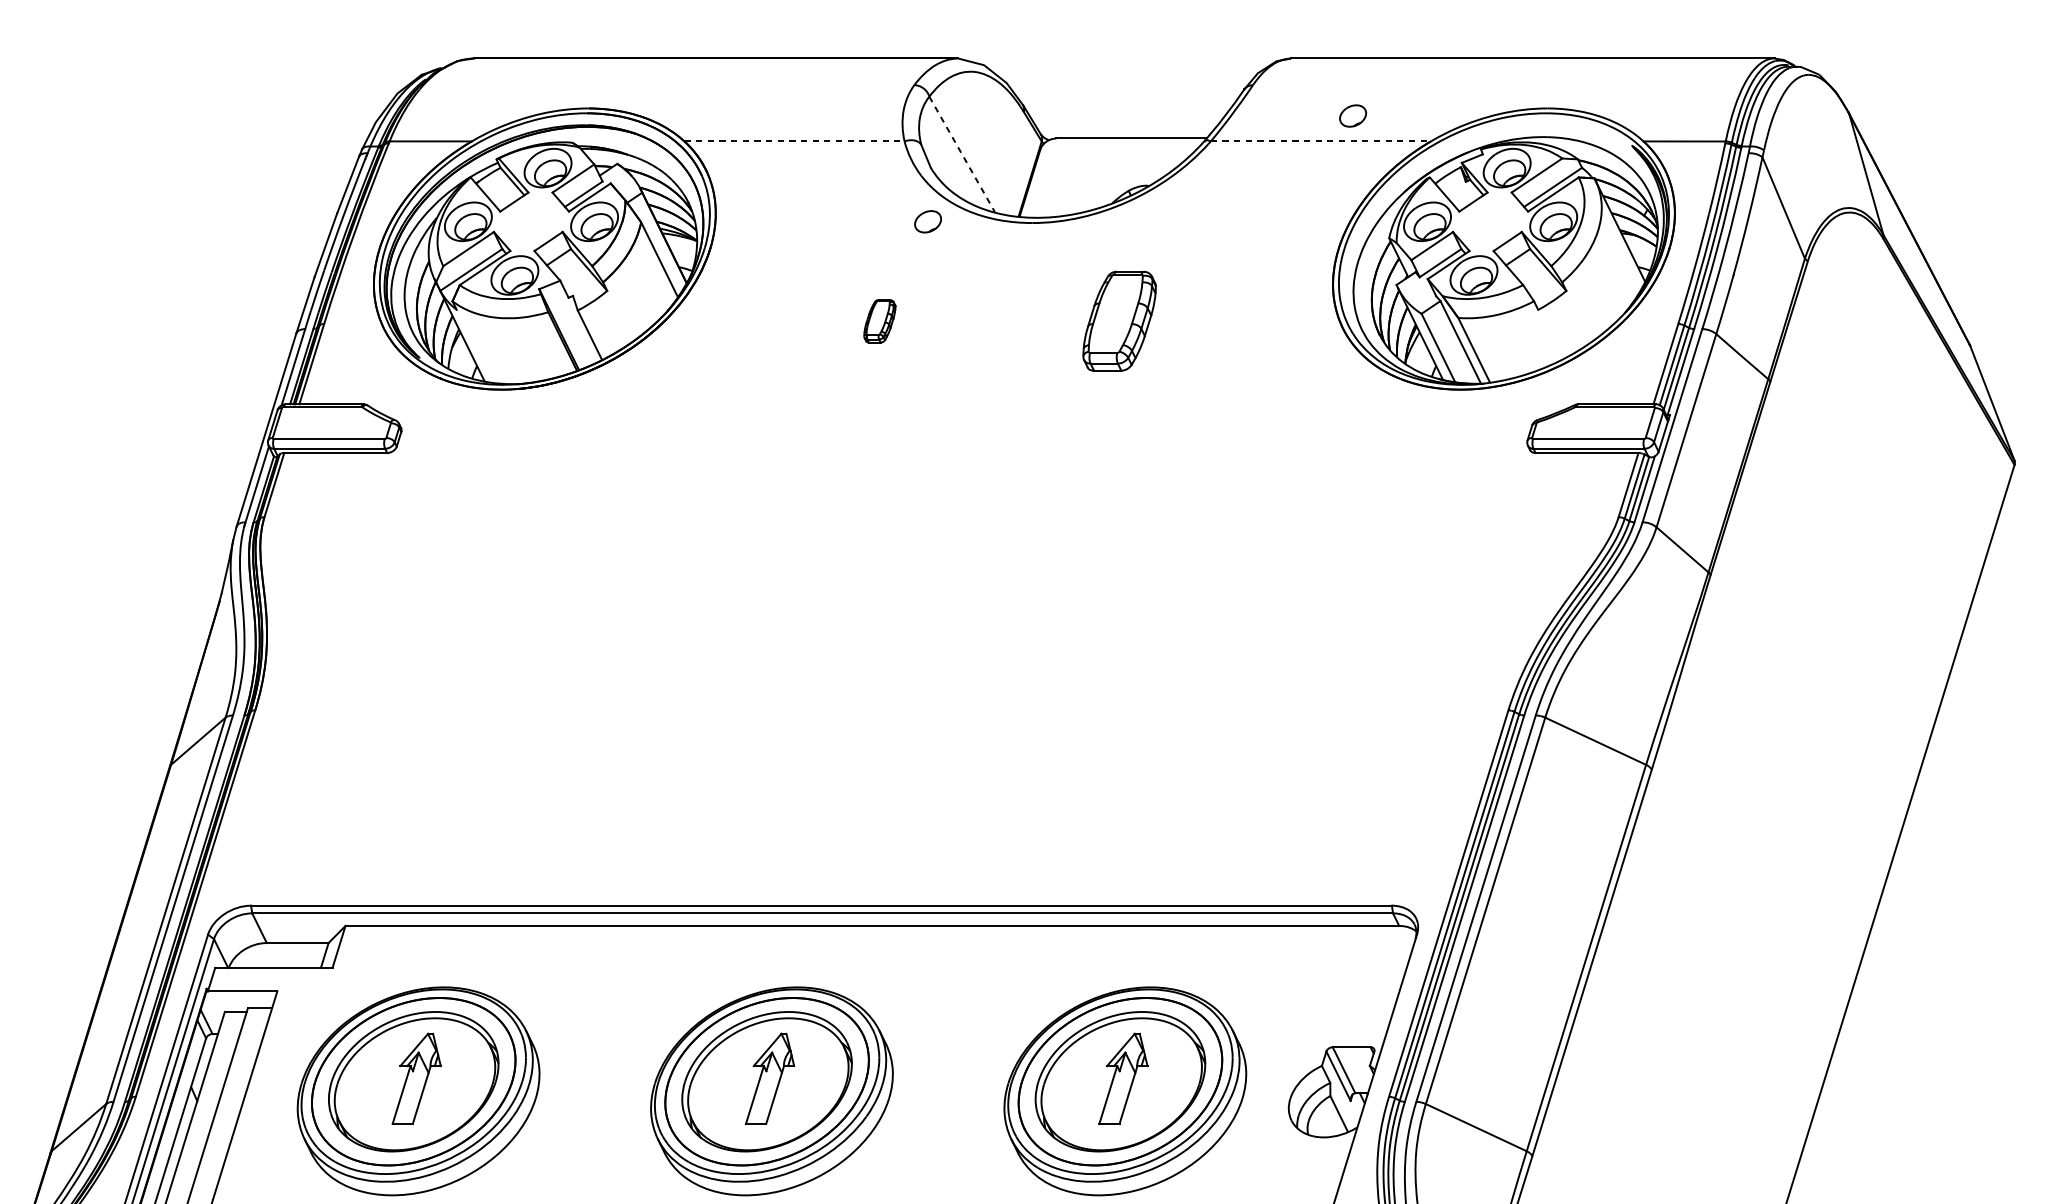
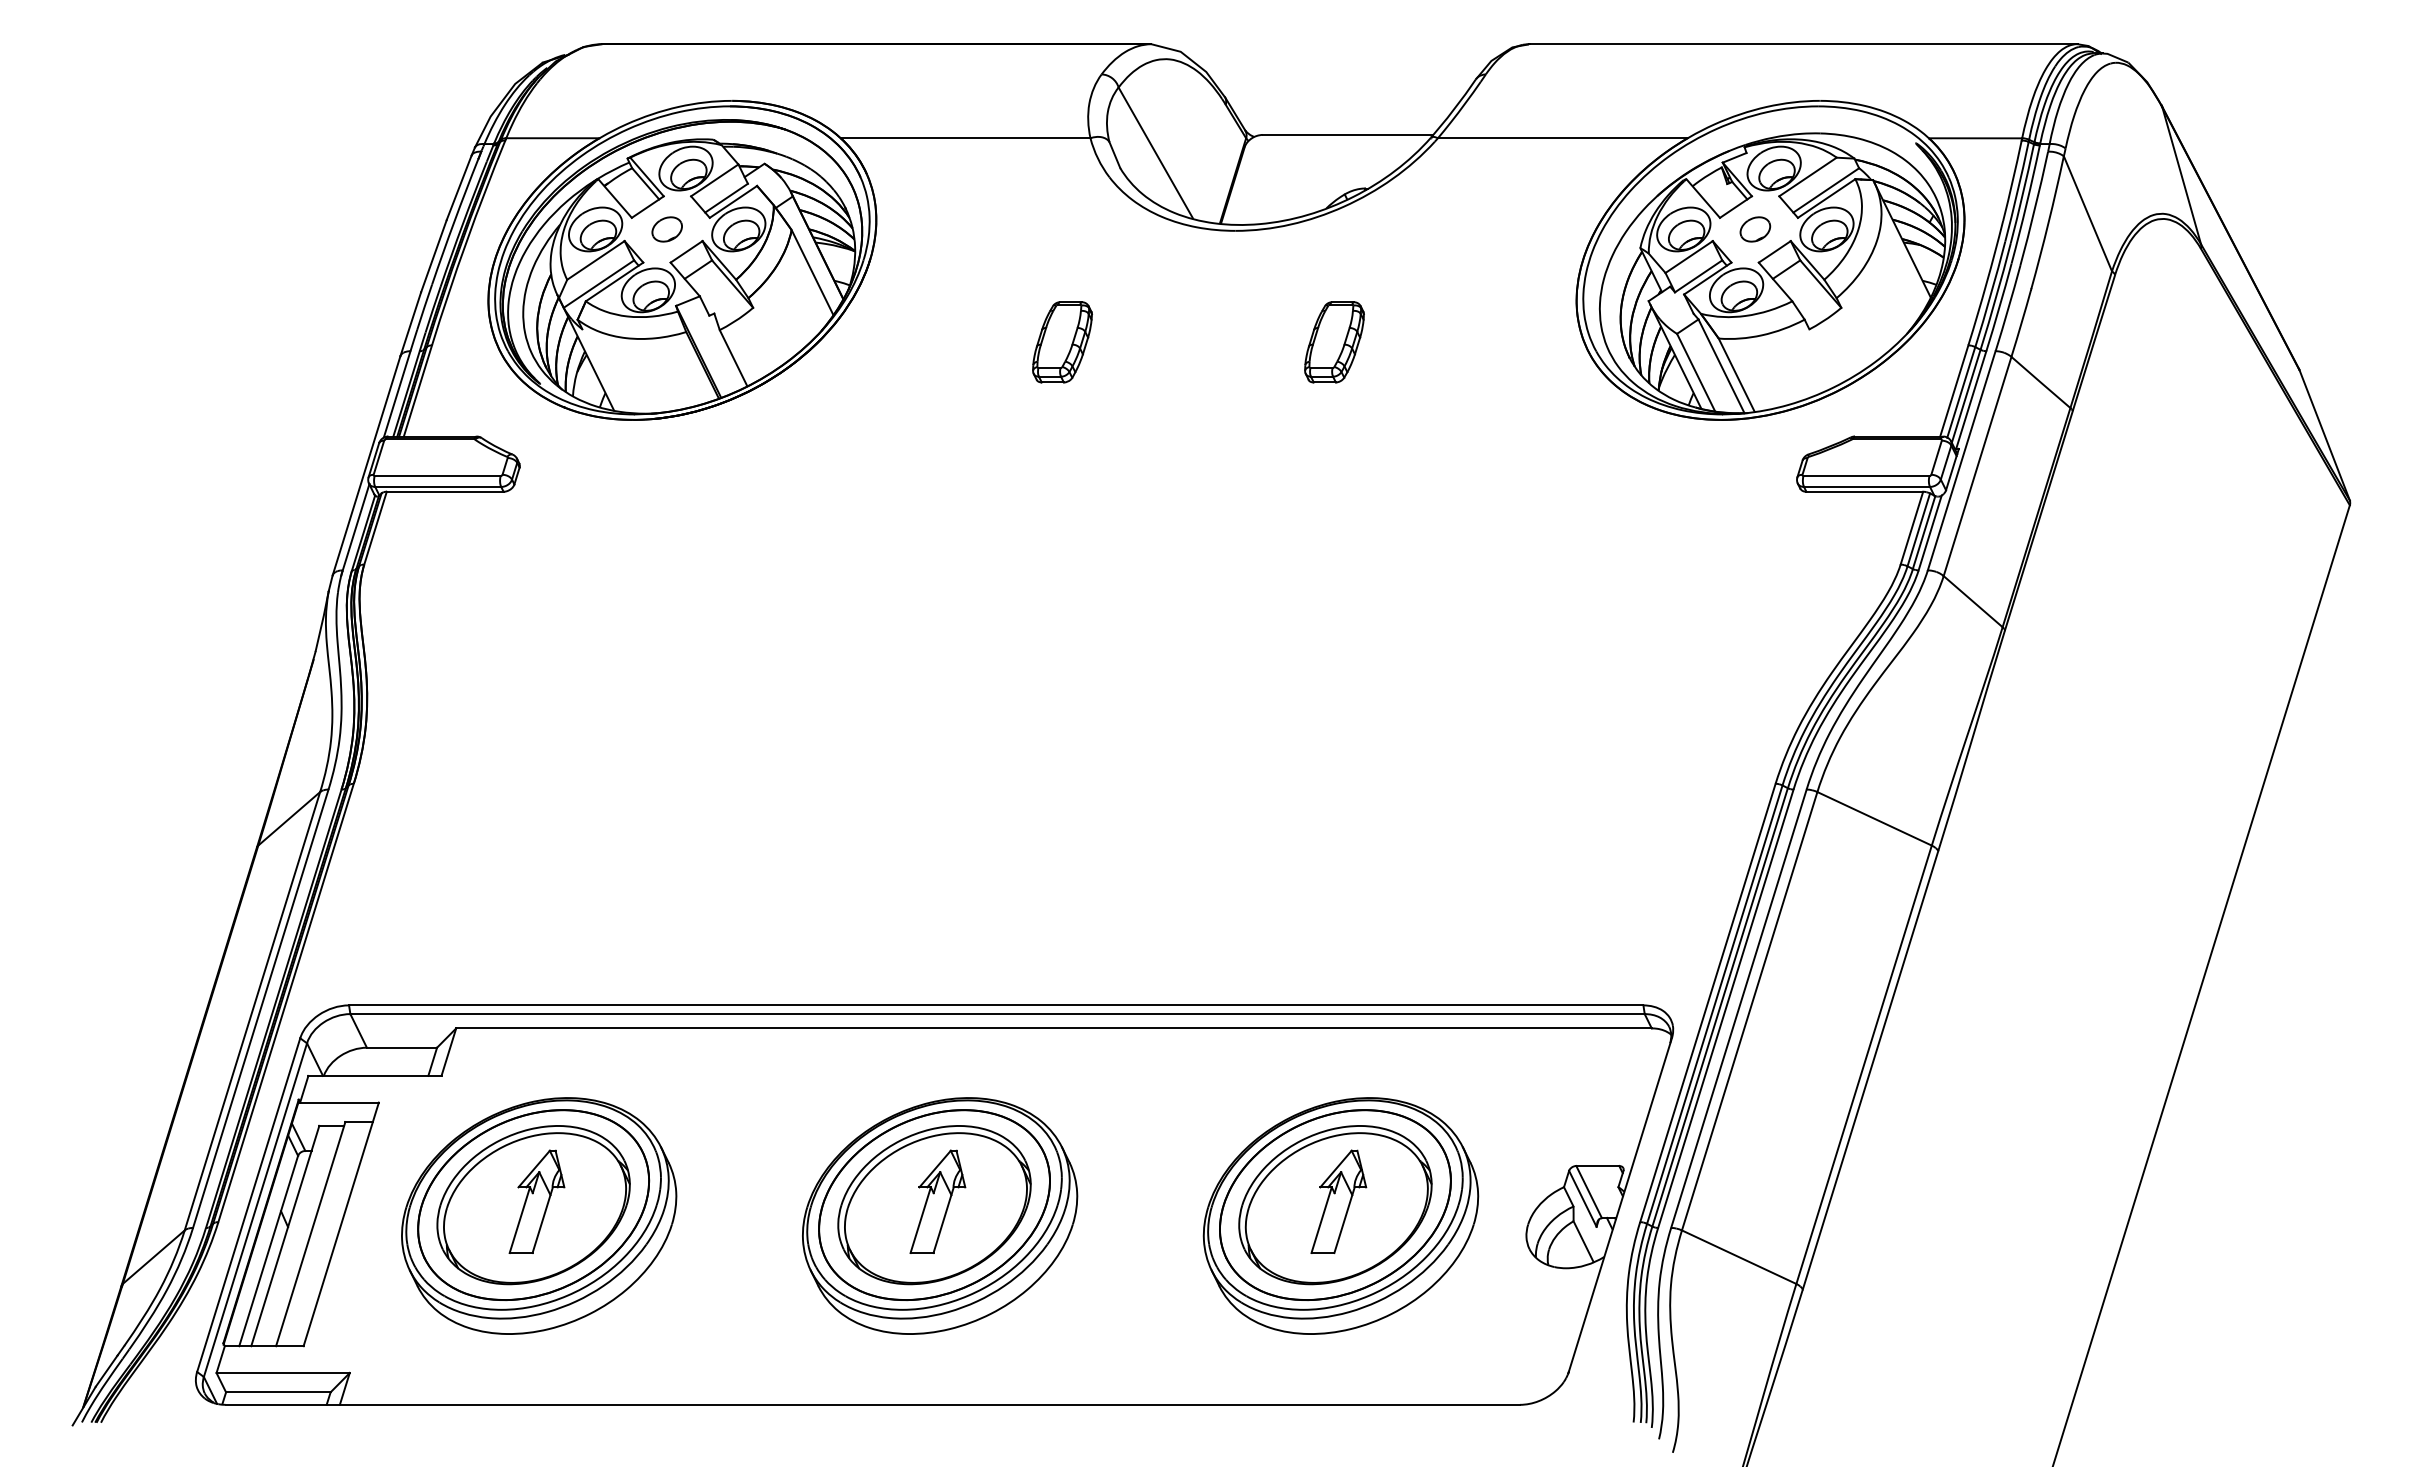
part: (1353, 116) -> (1755, 229), moved
line: (794, 141) -> (965, 138), dashed -> solid
line: (1320, 141) -> (1562, 138), dashed -> solid
line: (961, 154) -> (1155, 153), dashed -> solid
part: (927, 221) -> (666, 229), moved
part: (879, 321) -> (1062, 342), size x1.67
part: (1119, 321) -> (1334, 342), size x0.71

